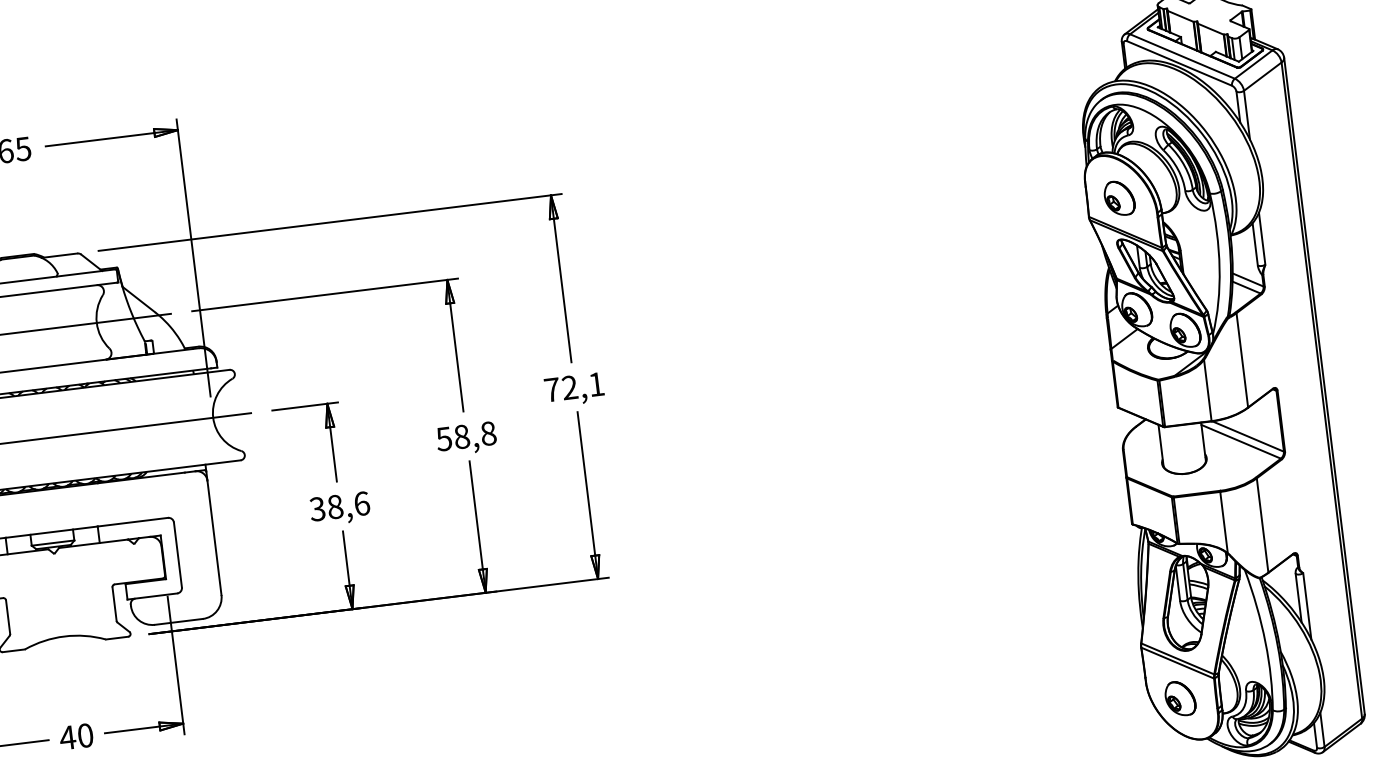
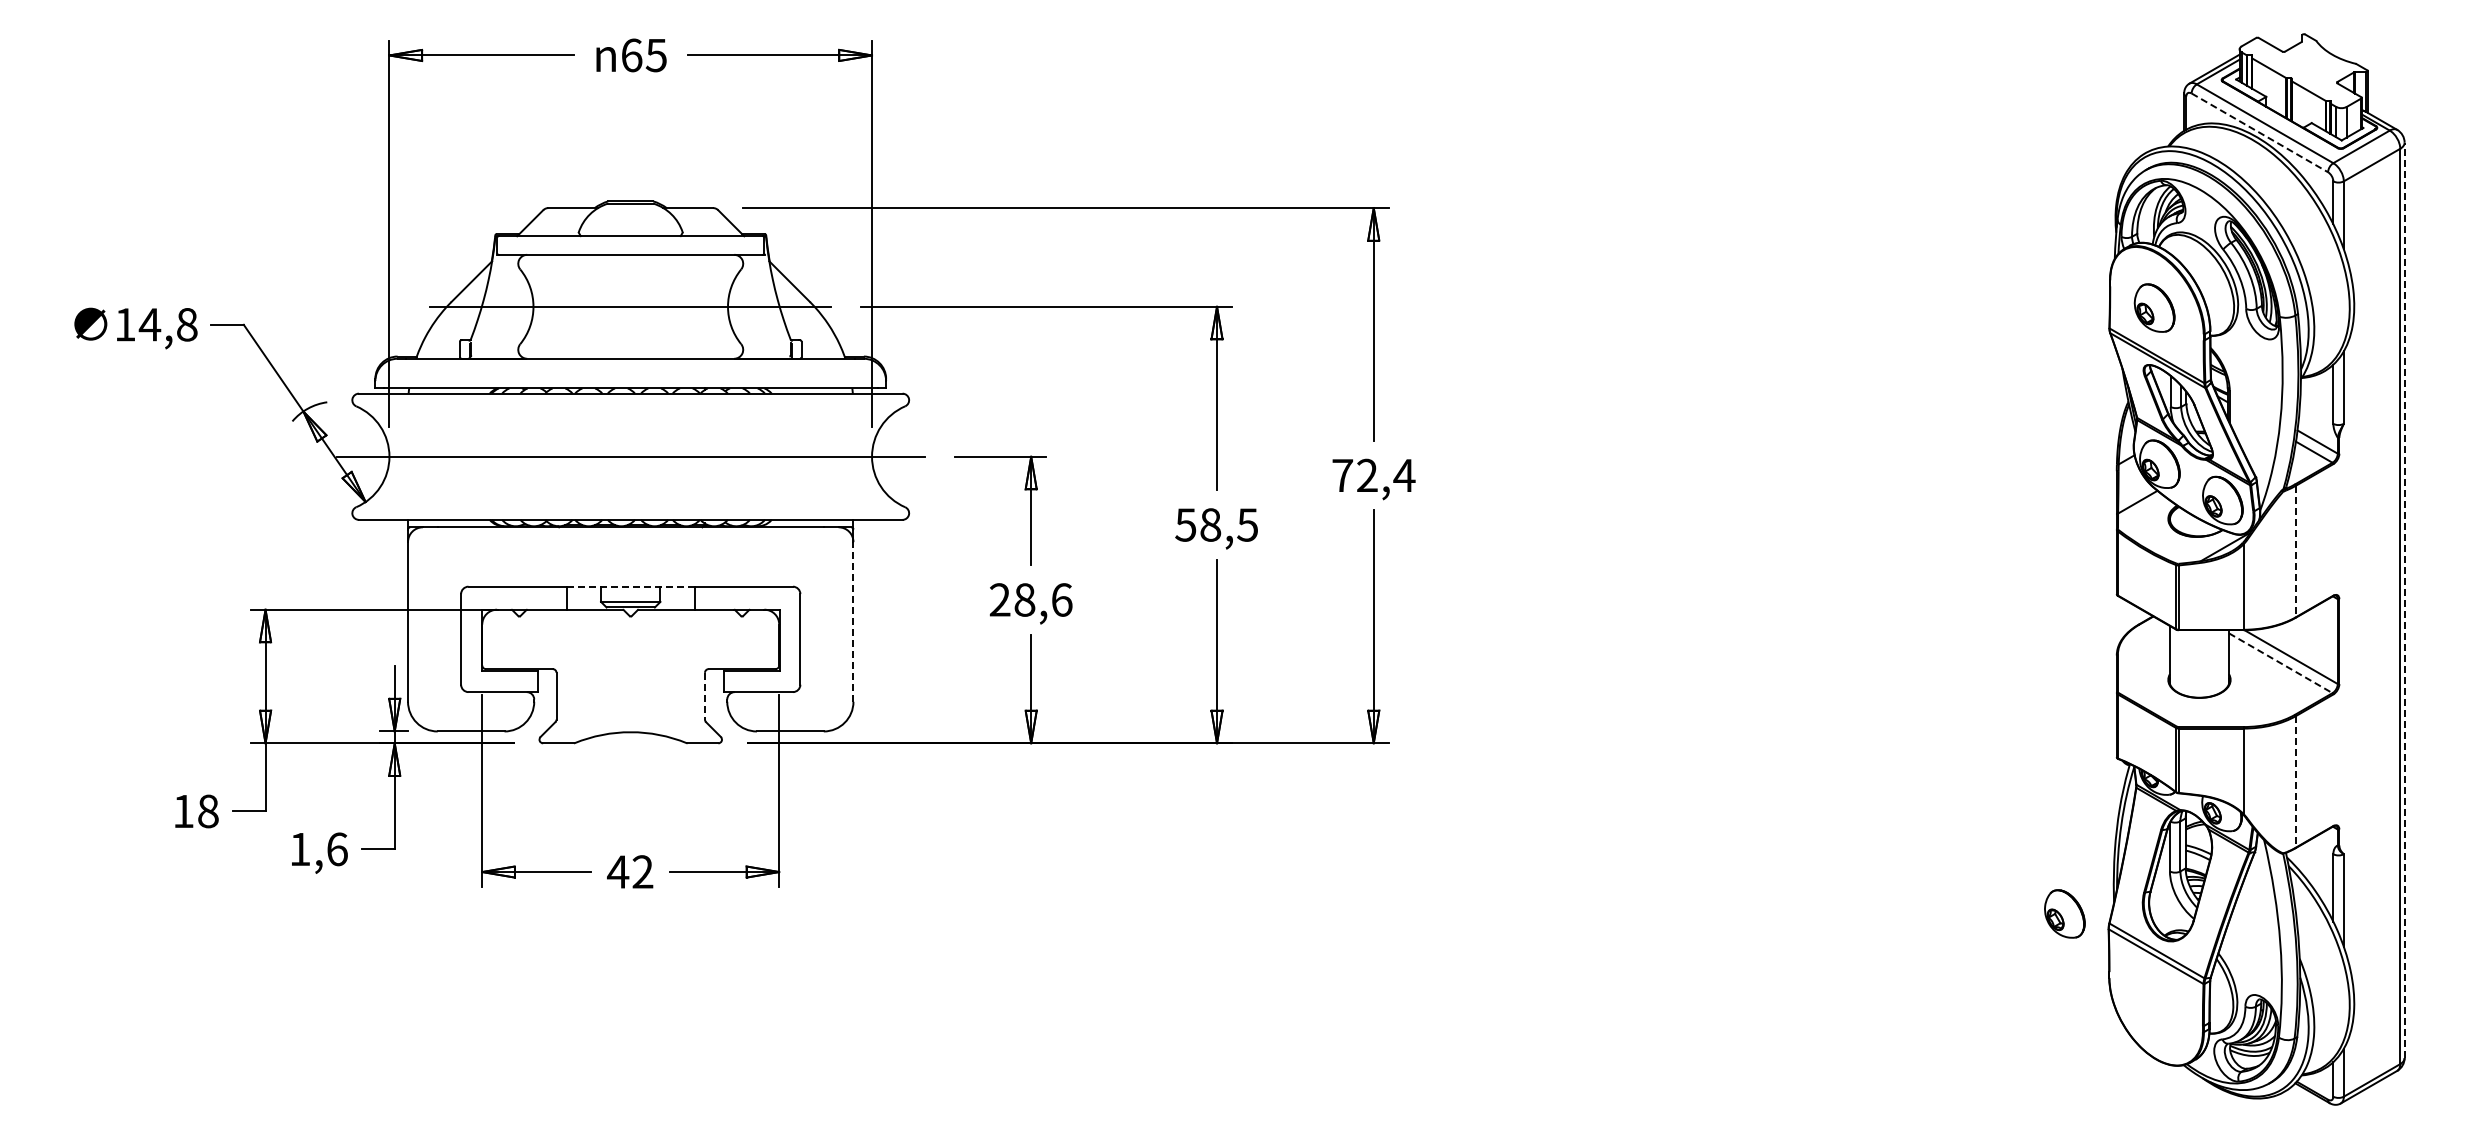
line: (1179, 63) -> (2259, 132), solid -> dashed
line: (1242, 360) -> (2296, 551), solid -> dashed
text: (596, 384) -> (1404, 475), 72,1 -> 72,4
line: (1324, 385) -> (2404, 600), solid -> dashed
text: (488, 433) -> (1247, 524), 58,8 -> 58,5
line: (1241, 442) -> (2280, 663), solid -> dashed
text: (317, 508) -> (999, 599), 38,6 -> 28,6
line: (1262, 525) -> (2296, 781), solid -> dashed
line: (52, 531) -> (631, 586), solid -> dashed
line: (214, 537) -> (853, 621), solid -> dashed
line: (114, 604) -> (704, 696), solid -> dashed
part: (1180, 698) -> (2064, 913), moved
text: (85, 735) -> (642, 871), 40 -> 42

